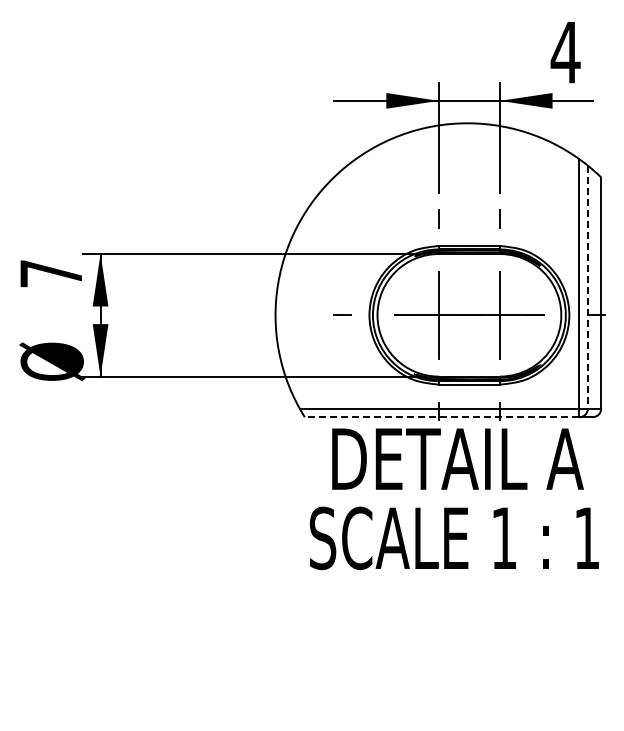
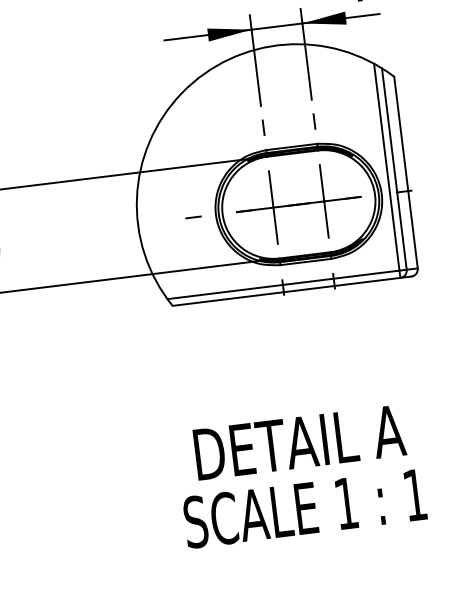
line: (587, 287) -> (393, 169), dashed -> solid
line: (441, 417) -> (286, 292), dashed -> solid
text: (453, 499) -> (300, 476), moved

